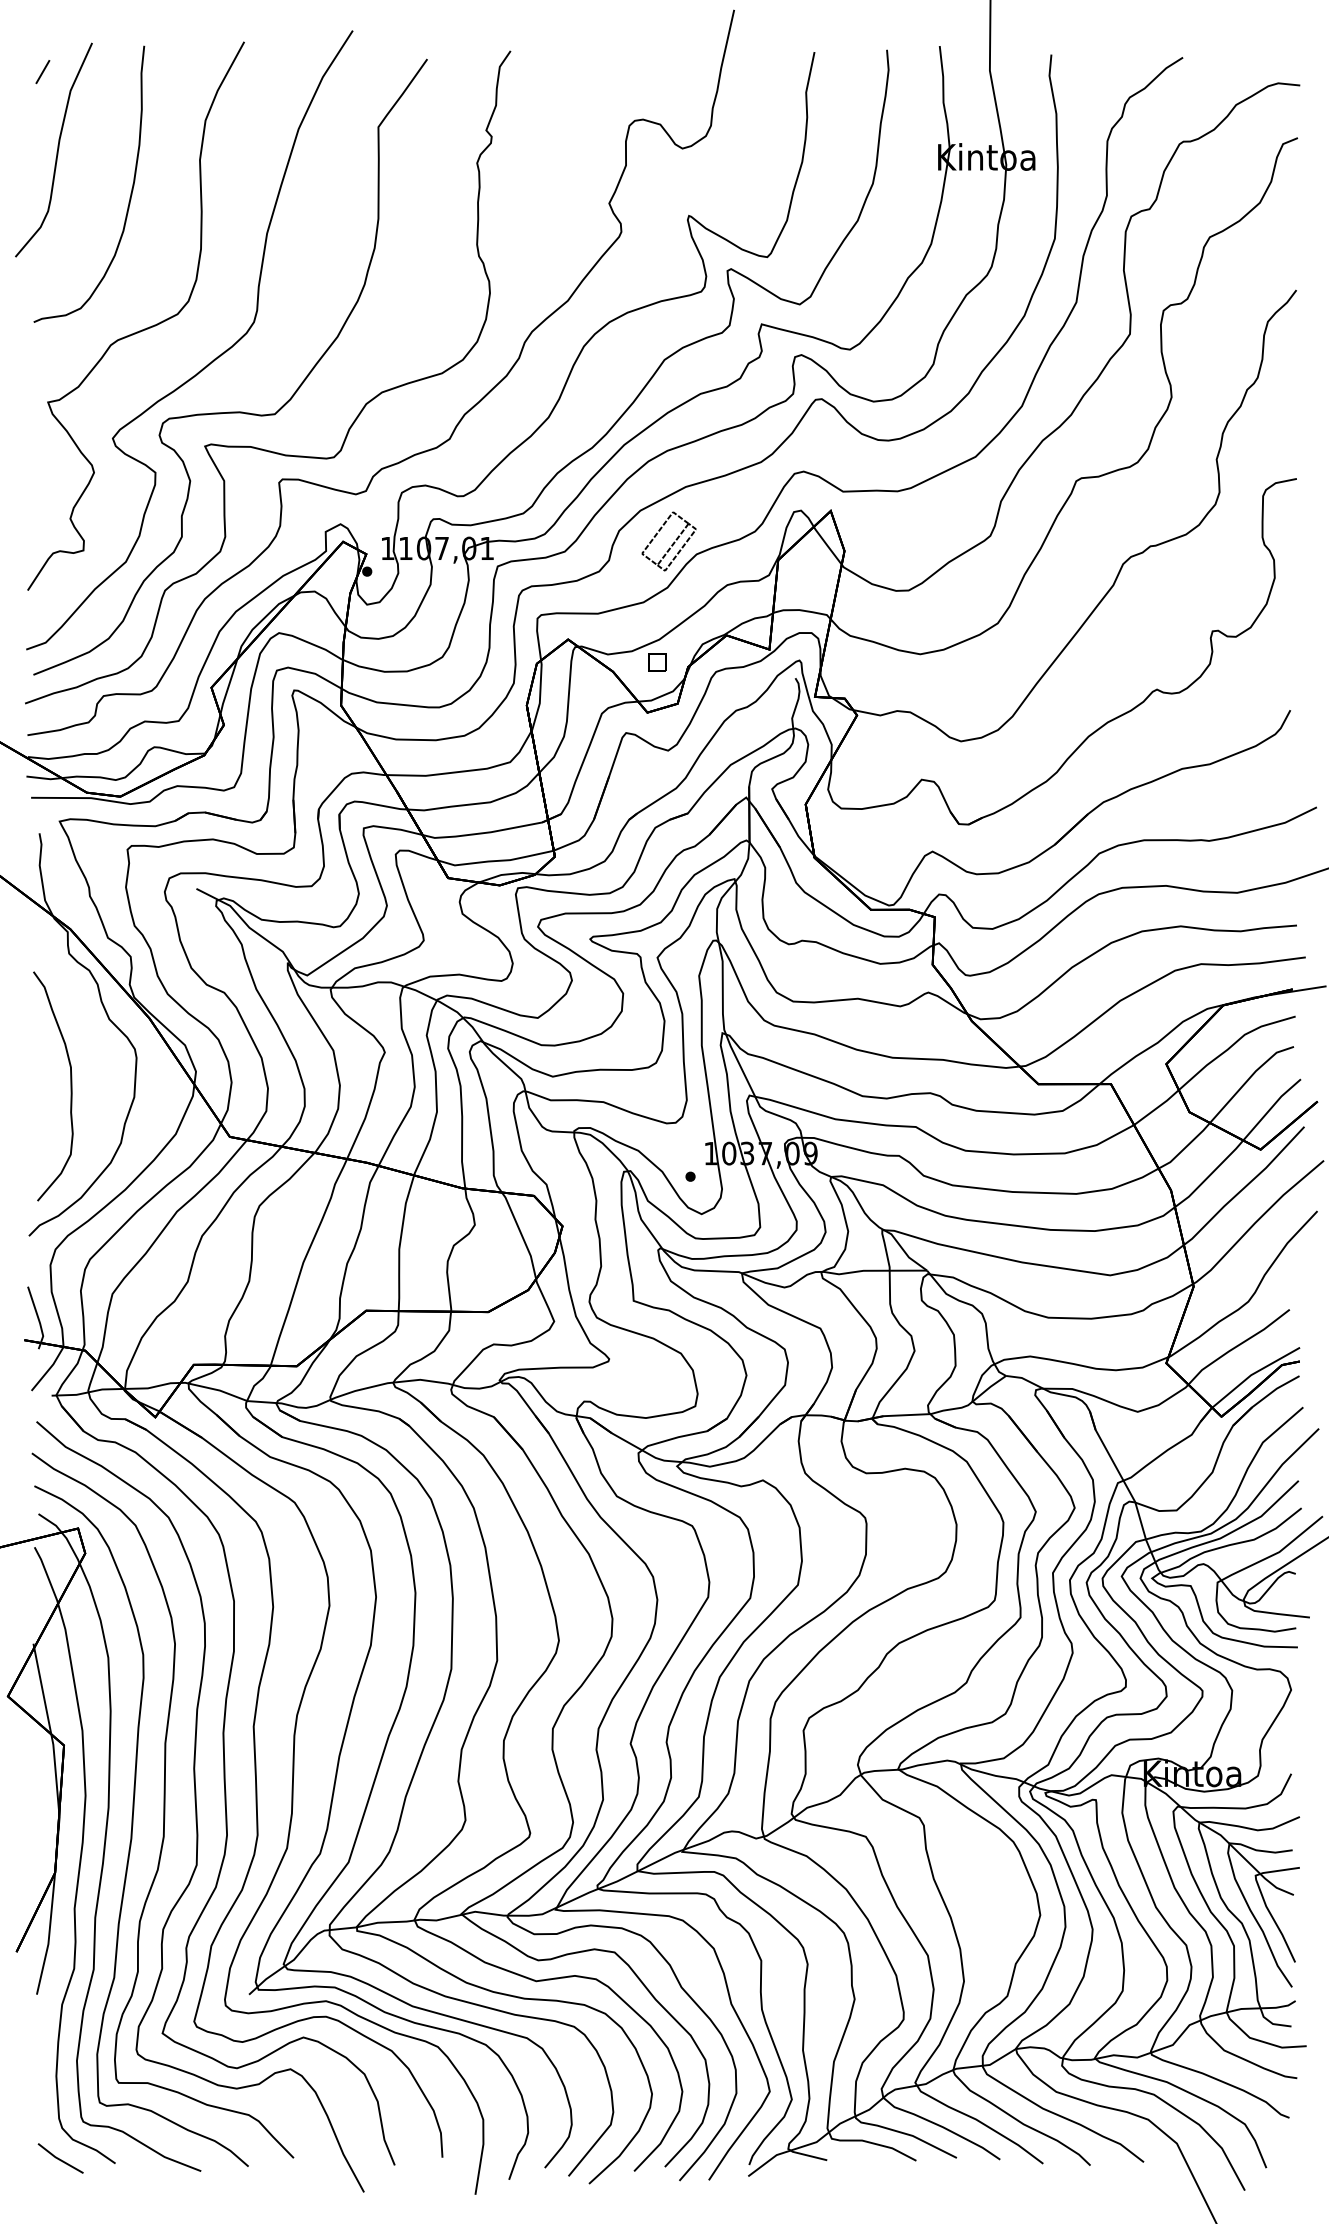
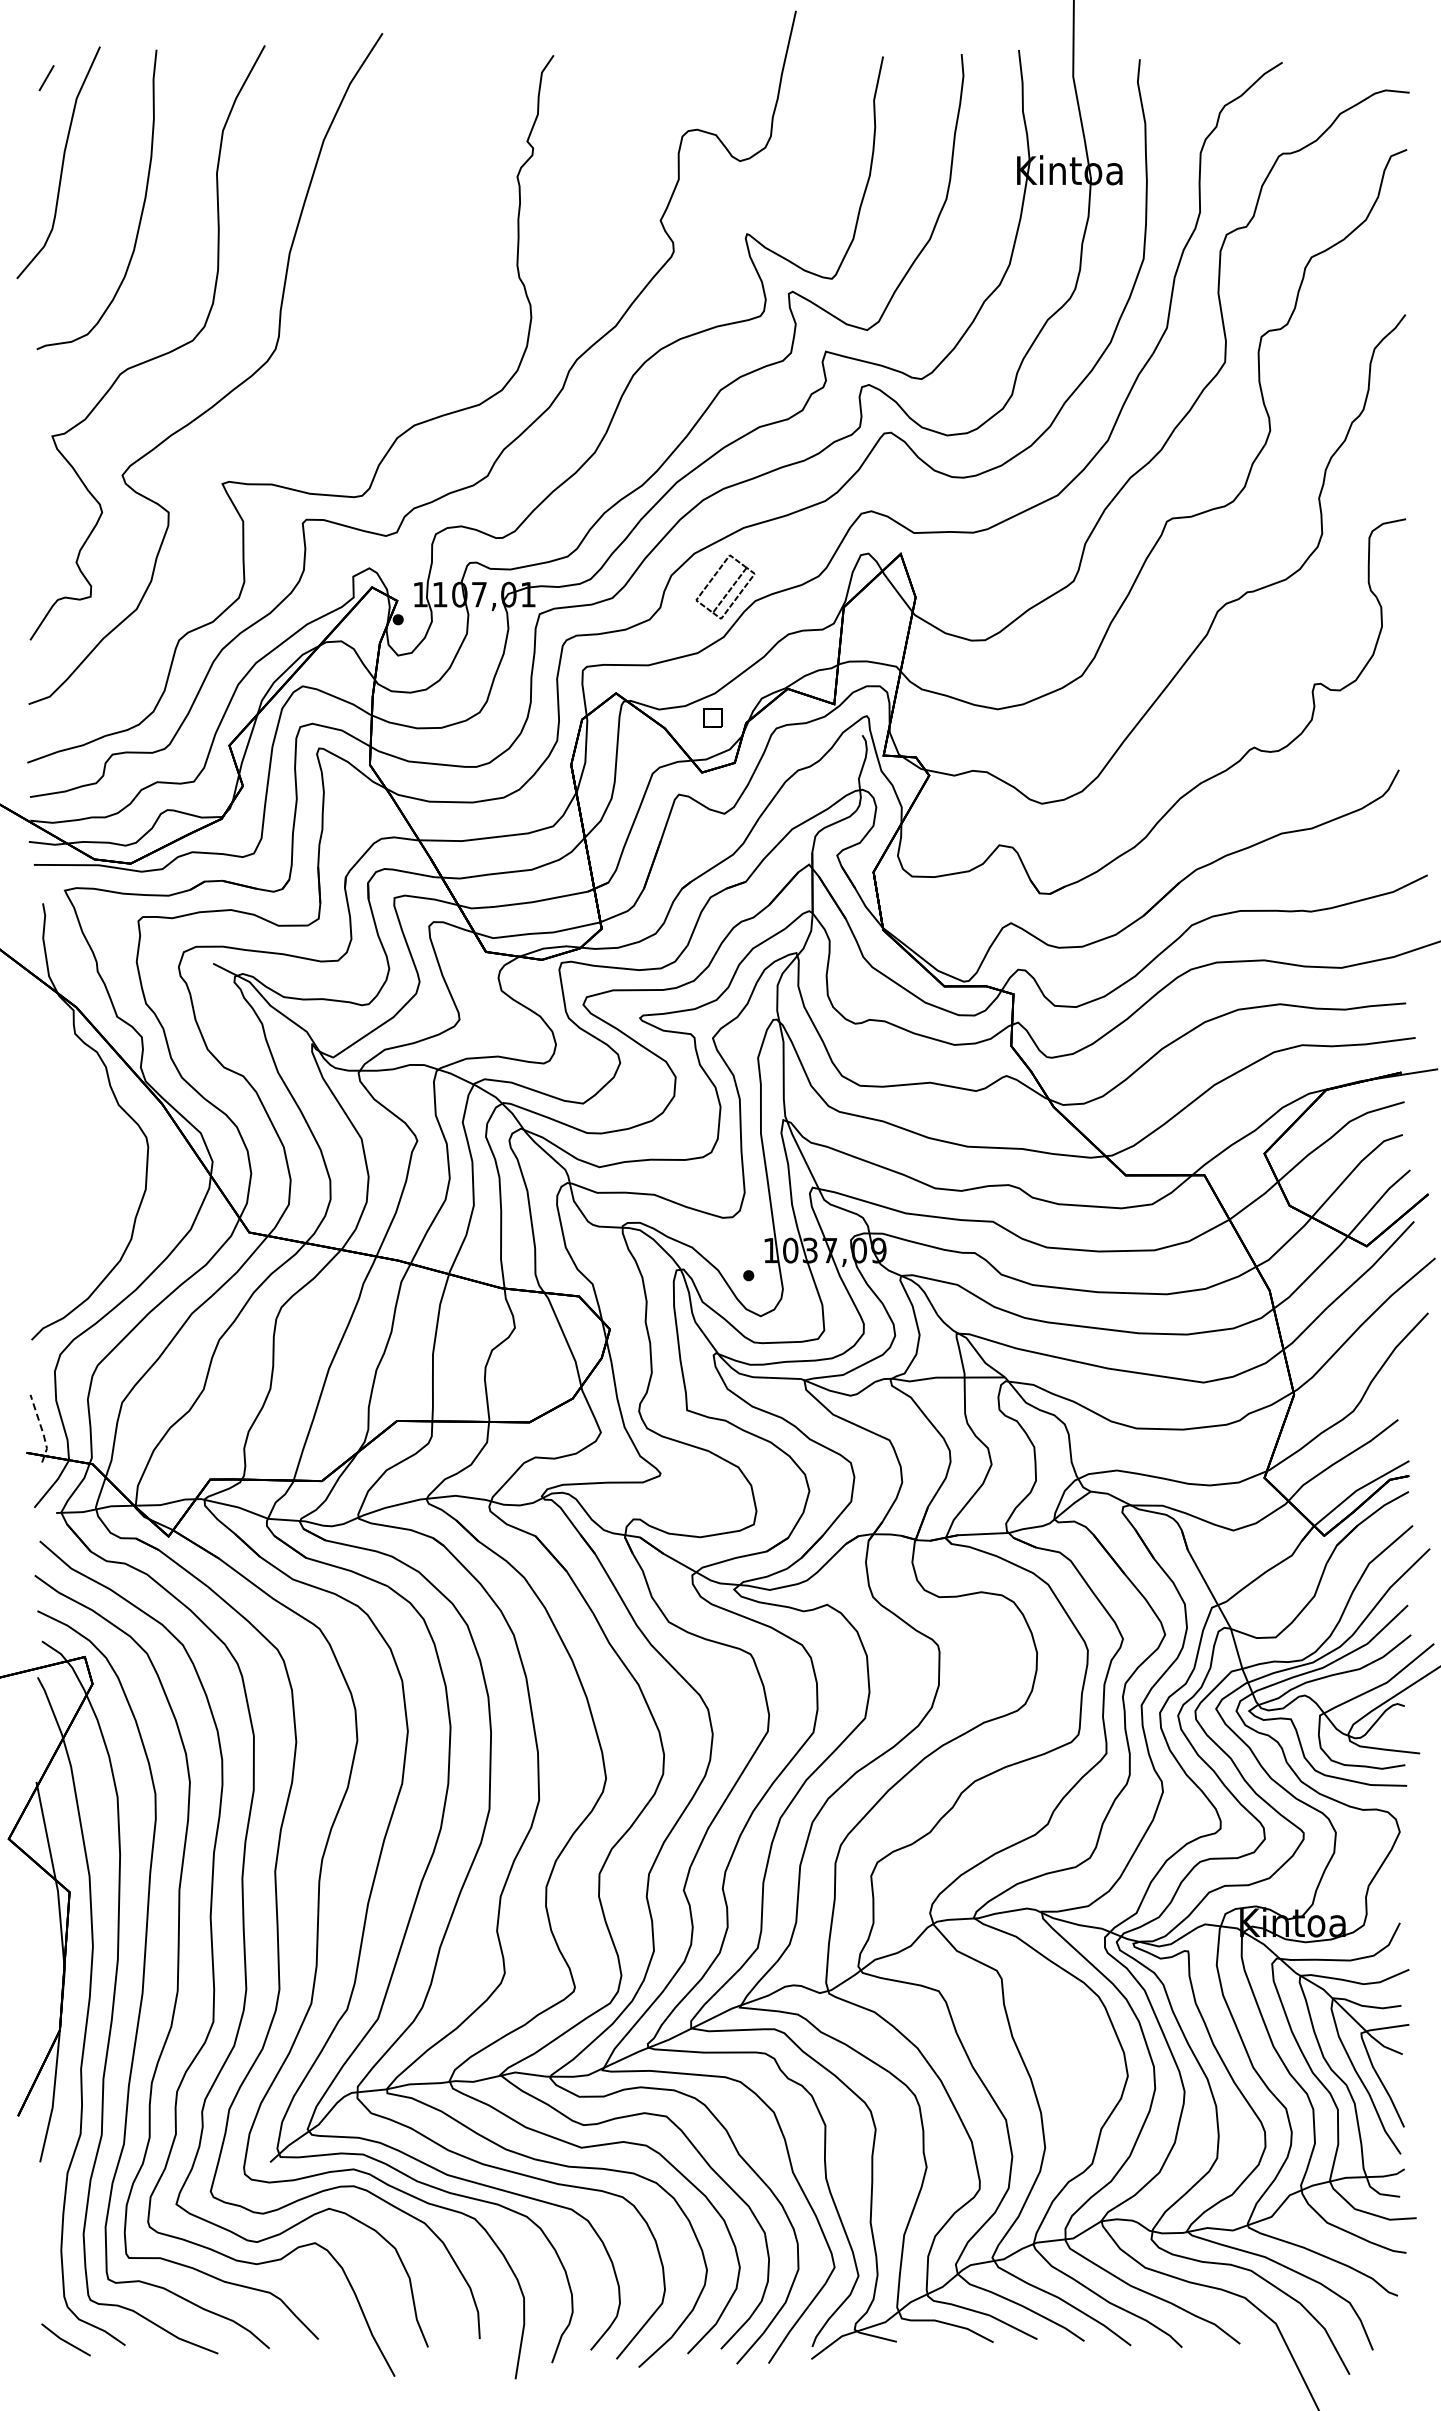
curve: (230, 411) -> (249, 446), removed
curve: (70, 1086) -> (76, 1177), removed
line: (39, 1318) -> (42, 1429), solid -> dashed

